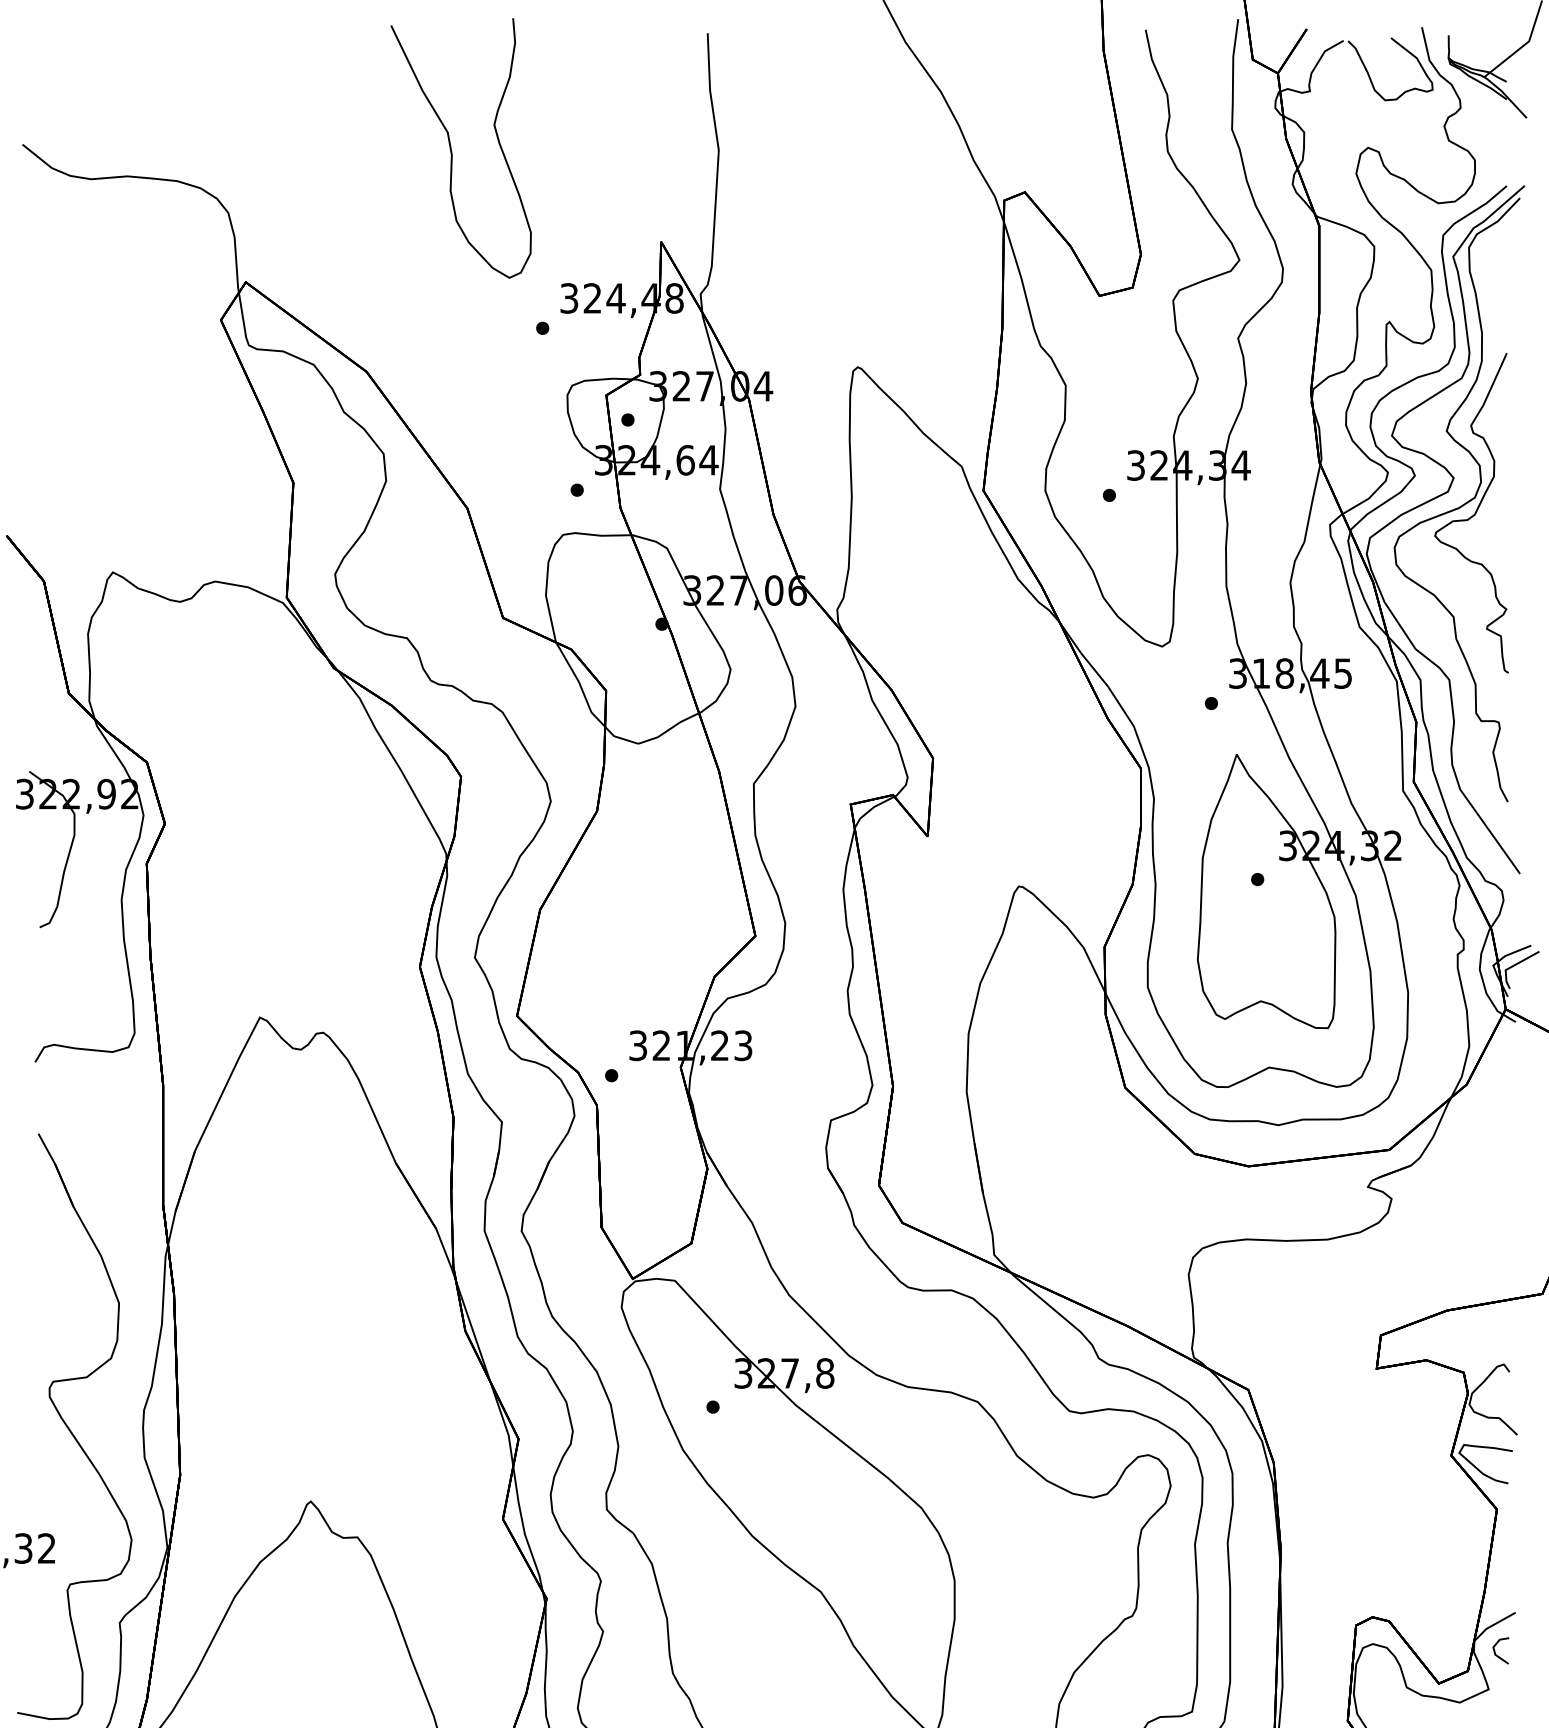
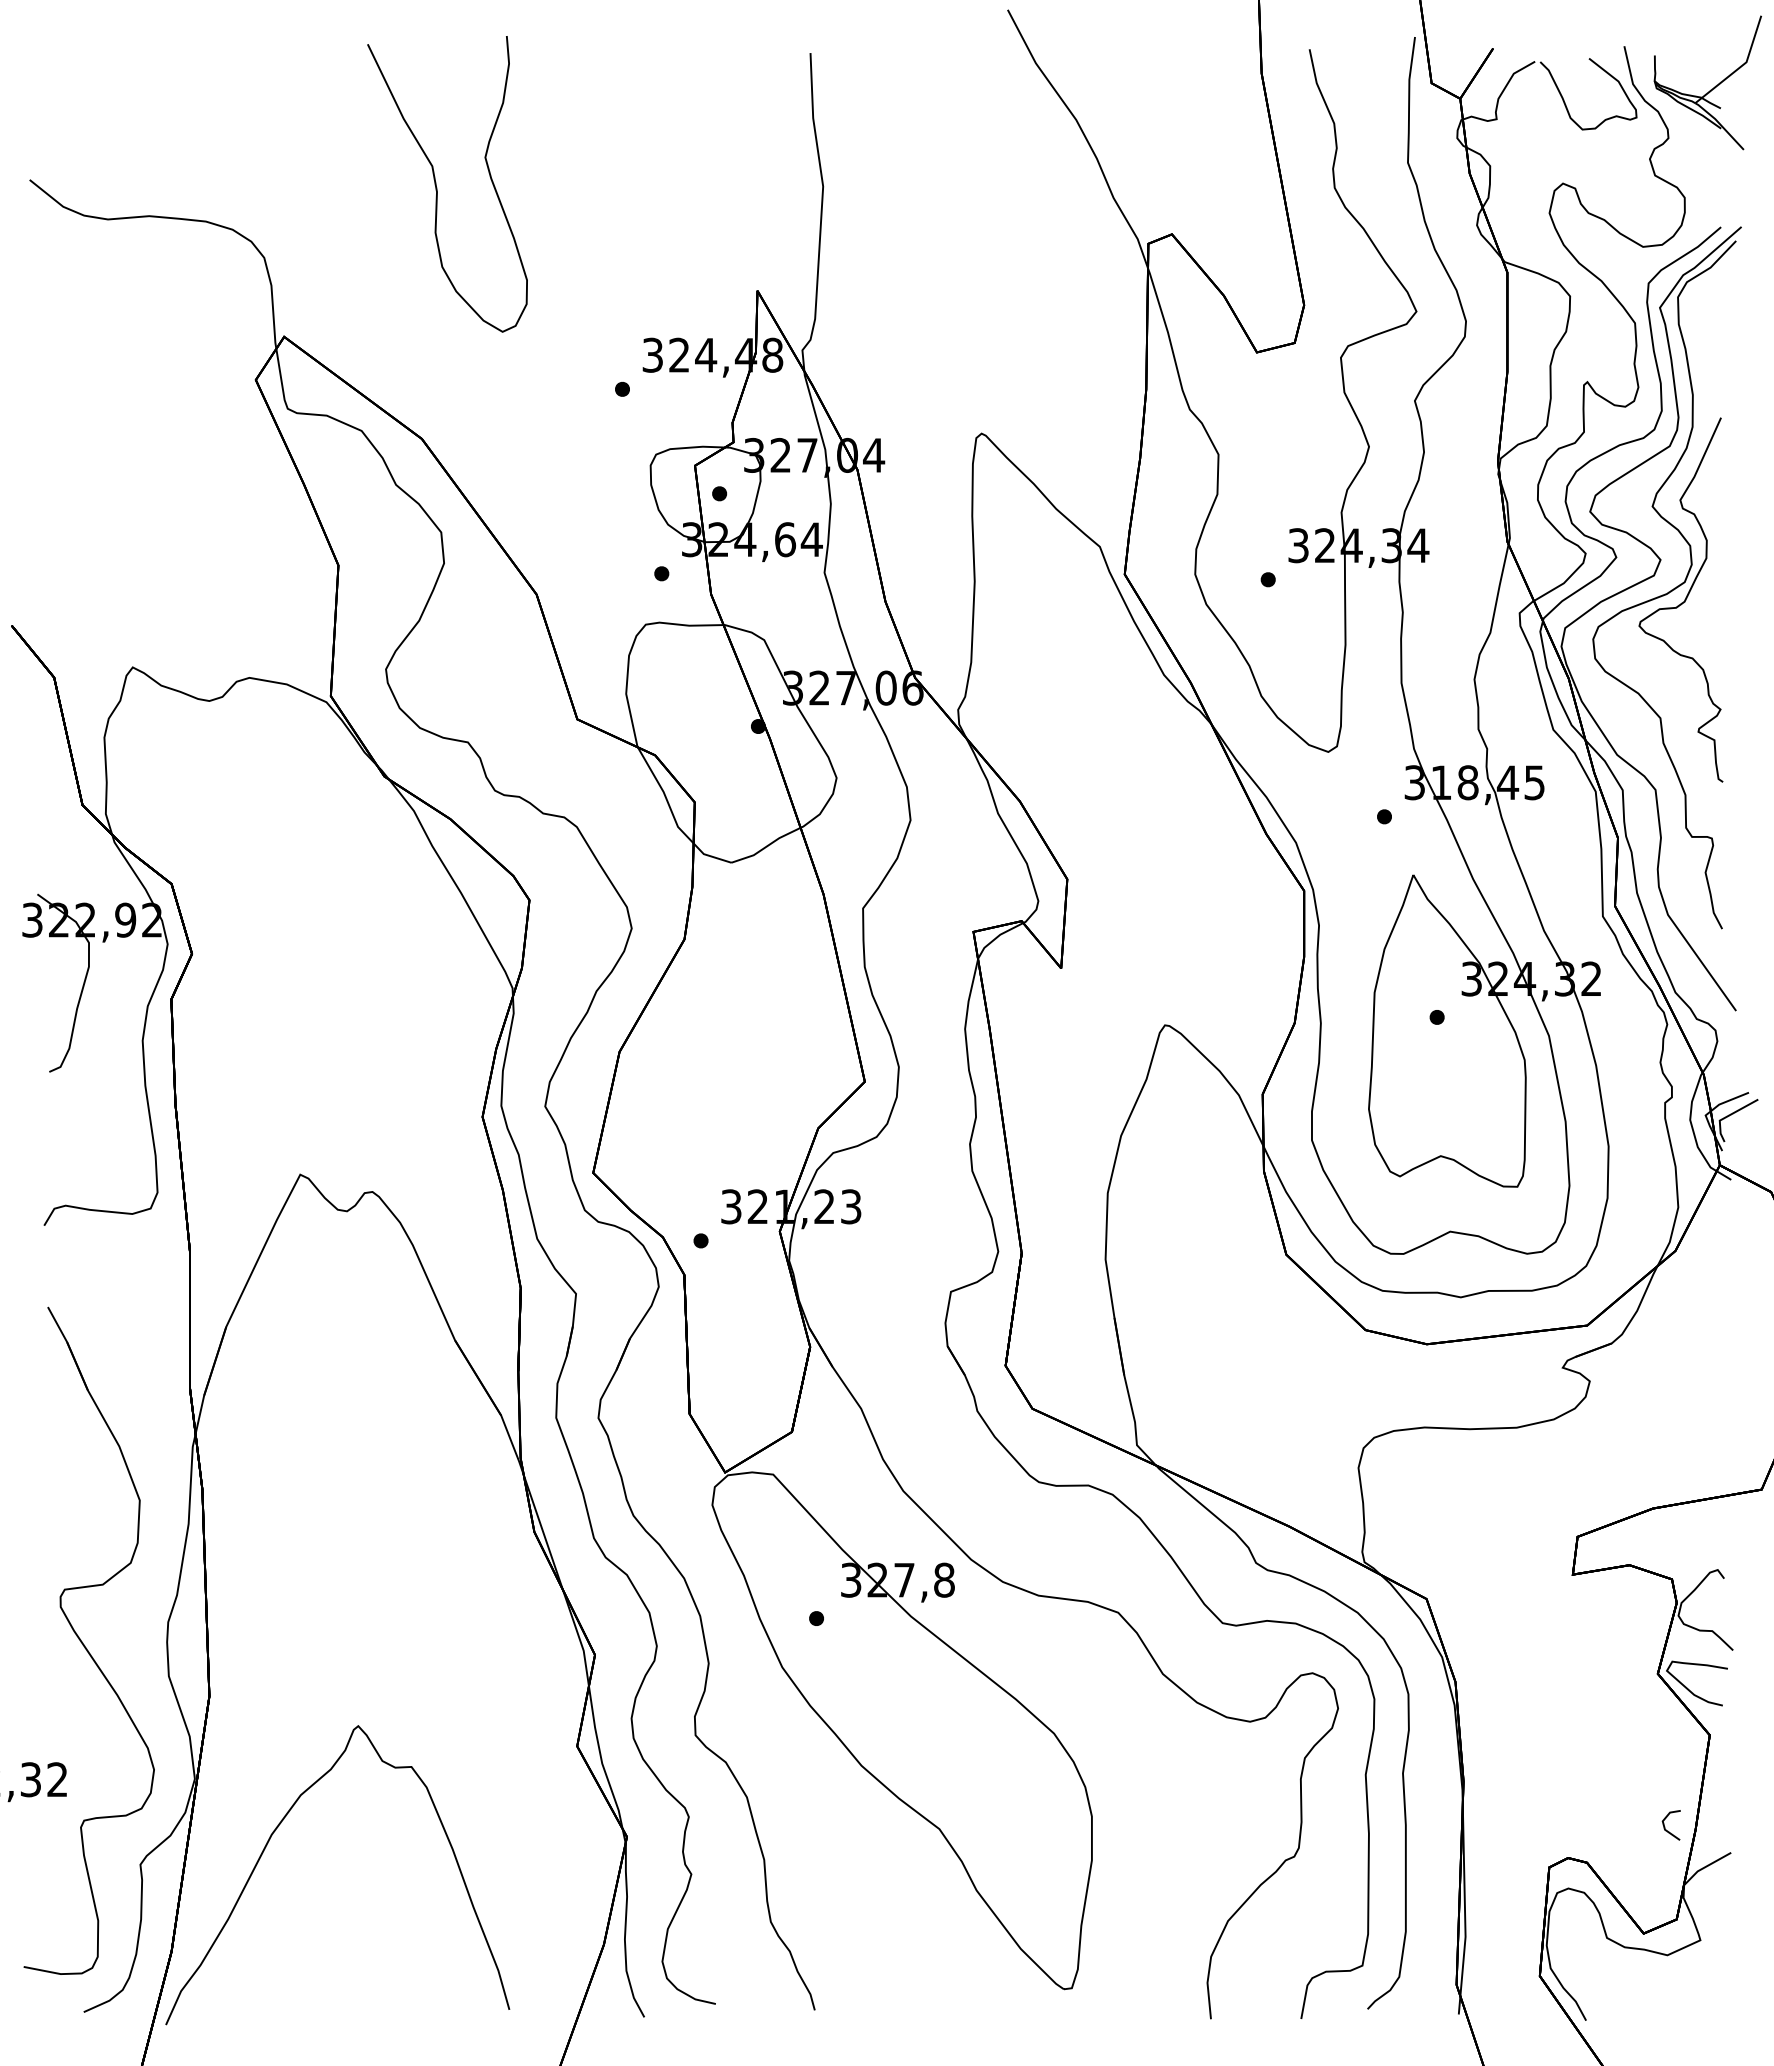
curve: (452, 151) -> (437, 187), moved
line: (1495, 1651) -> (1665, 1826), moved

